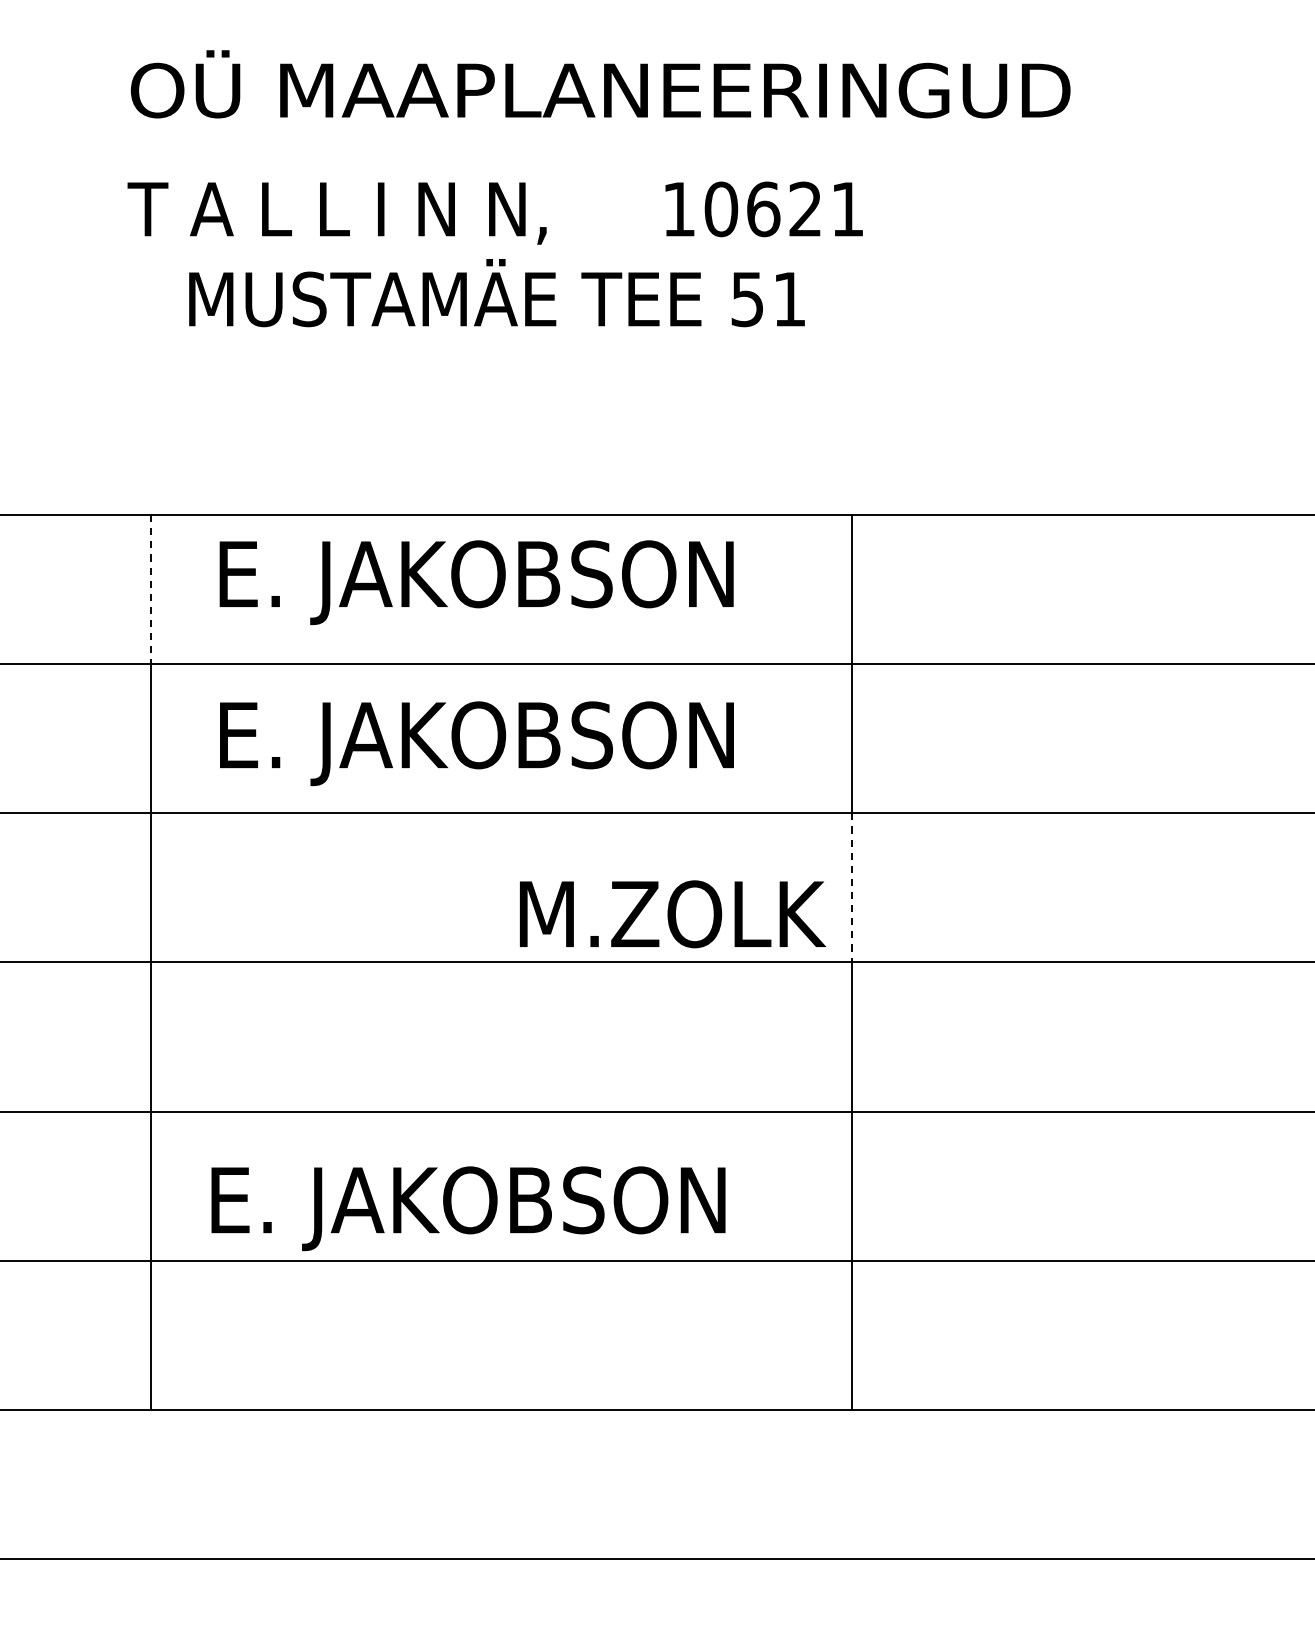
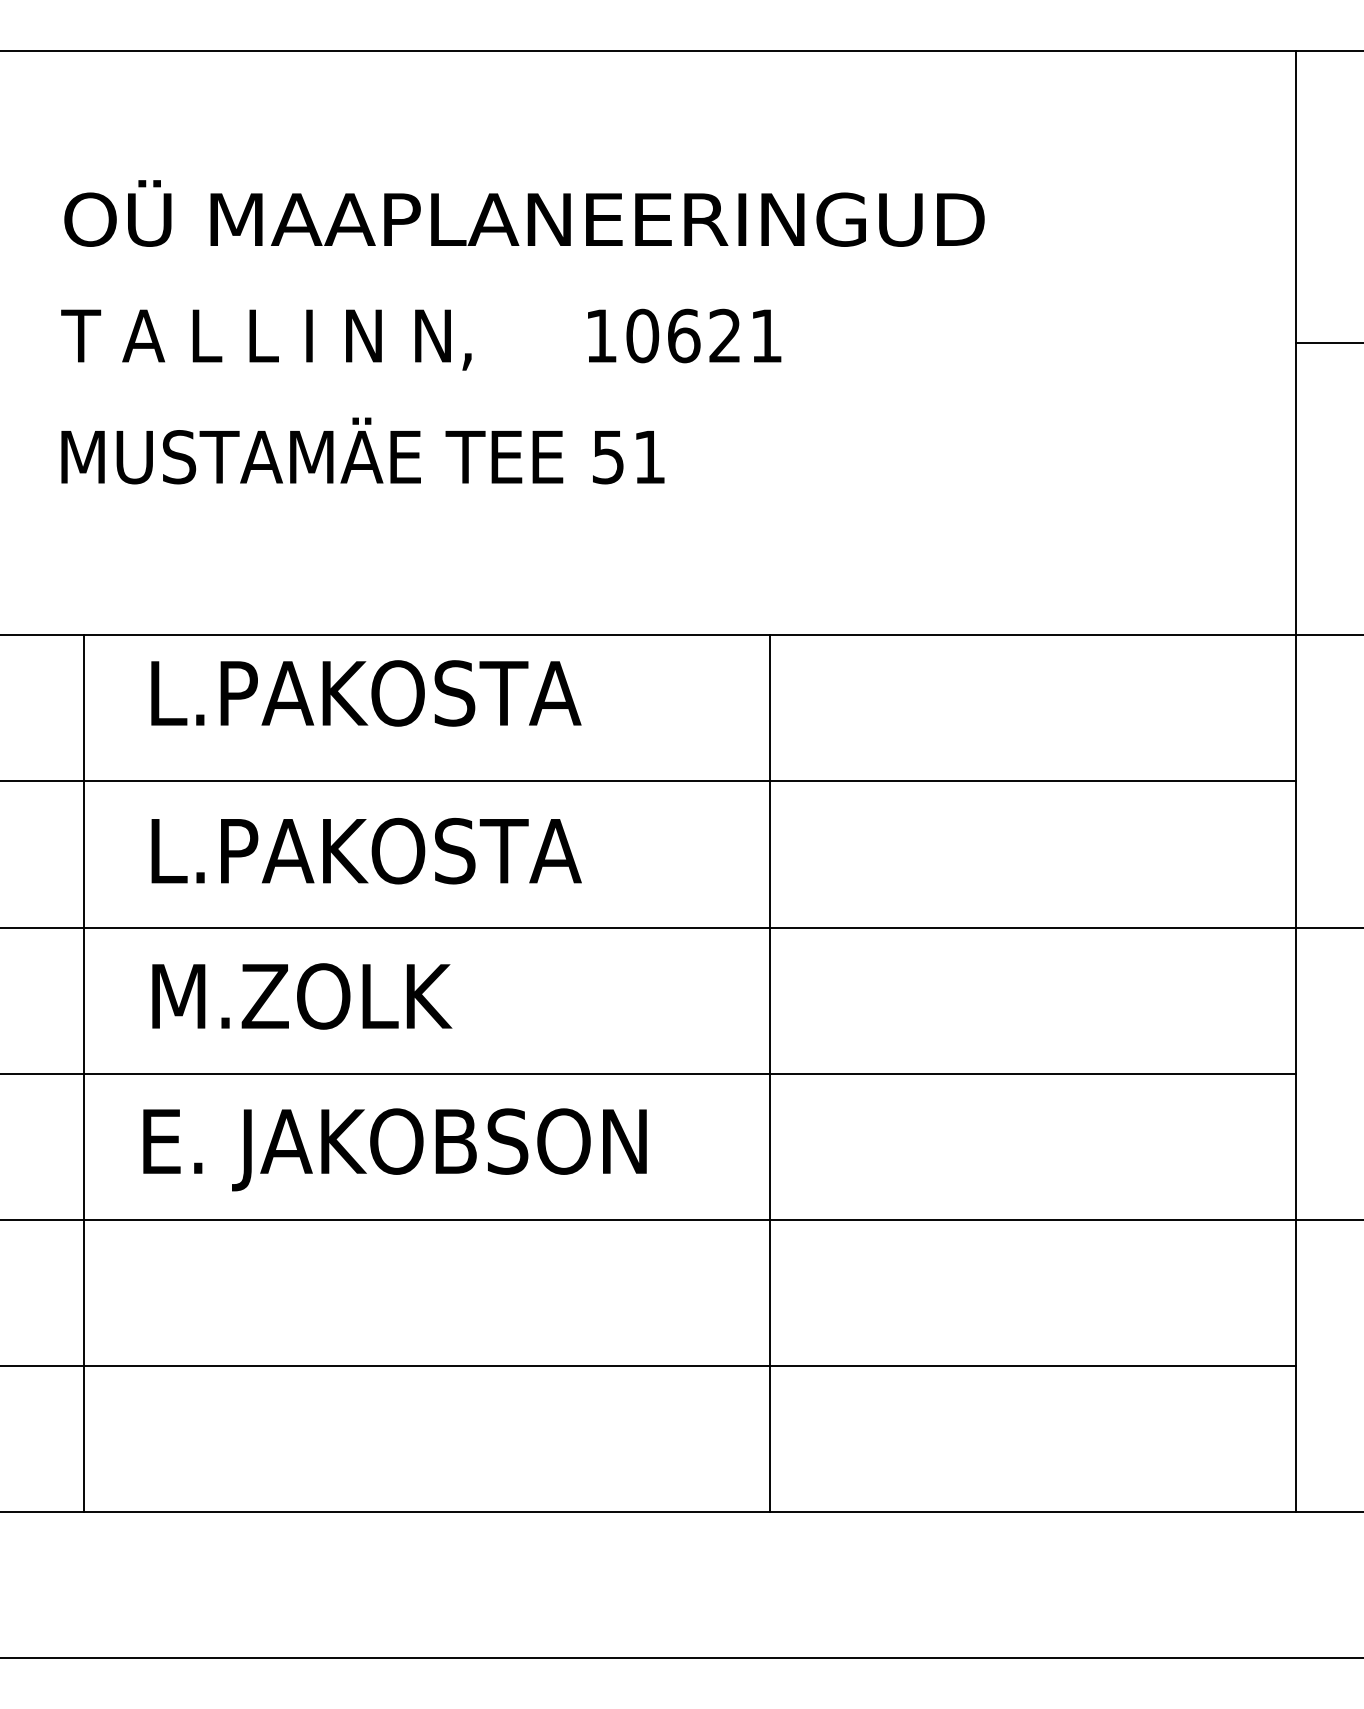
text: (496, 292) -> (362, 450), moved
text: (480, 582) -> (406, 701), E. JAKOBSON -> L.PAKOSTA
line: (150, 589) -> (83, 708), dashed -> solid
text: (480, 742) -> (406, 858), E. JAKOBSON -> L.PAKOSTA
line: (851, 888) -> (770, 1001), dashed -> solid
text: (673, 914) -> (302, 996), moved
text: (467, 1208) -> (394, 1149), moved

